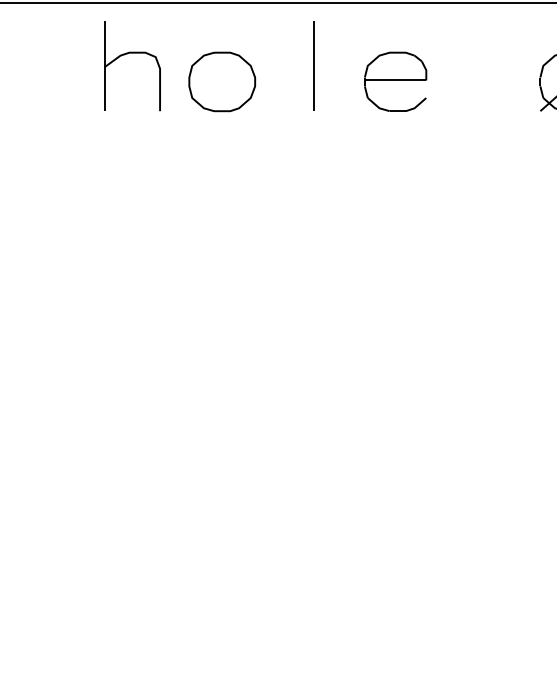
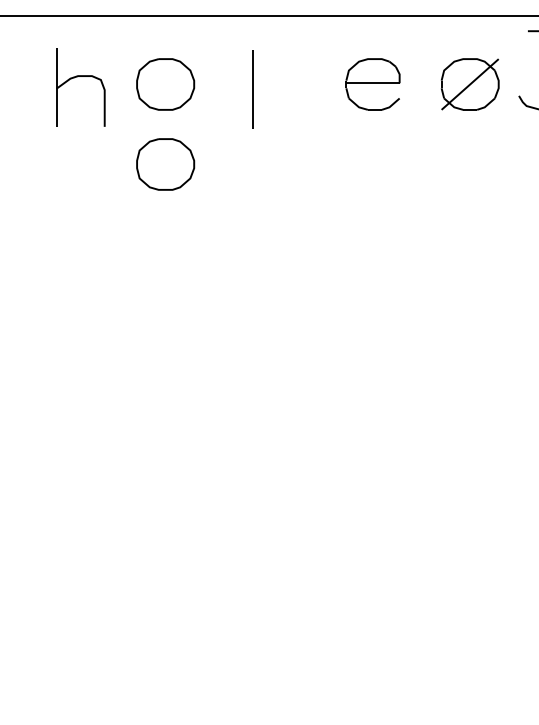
part: (128, 54) -> (77, 77), moved
line: (313, 65) -> (252, 89), moved
part: (395, 81) -> (372, 84), moved
part: (222, 174) -> (165, 164), added

